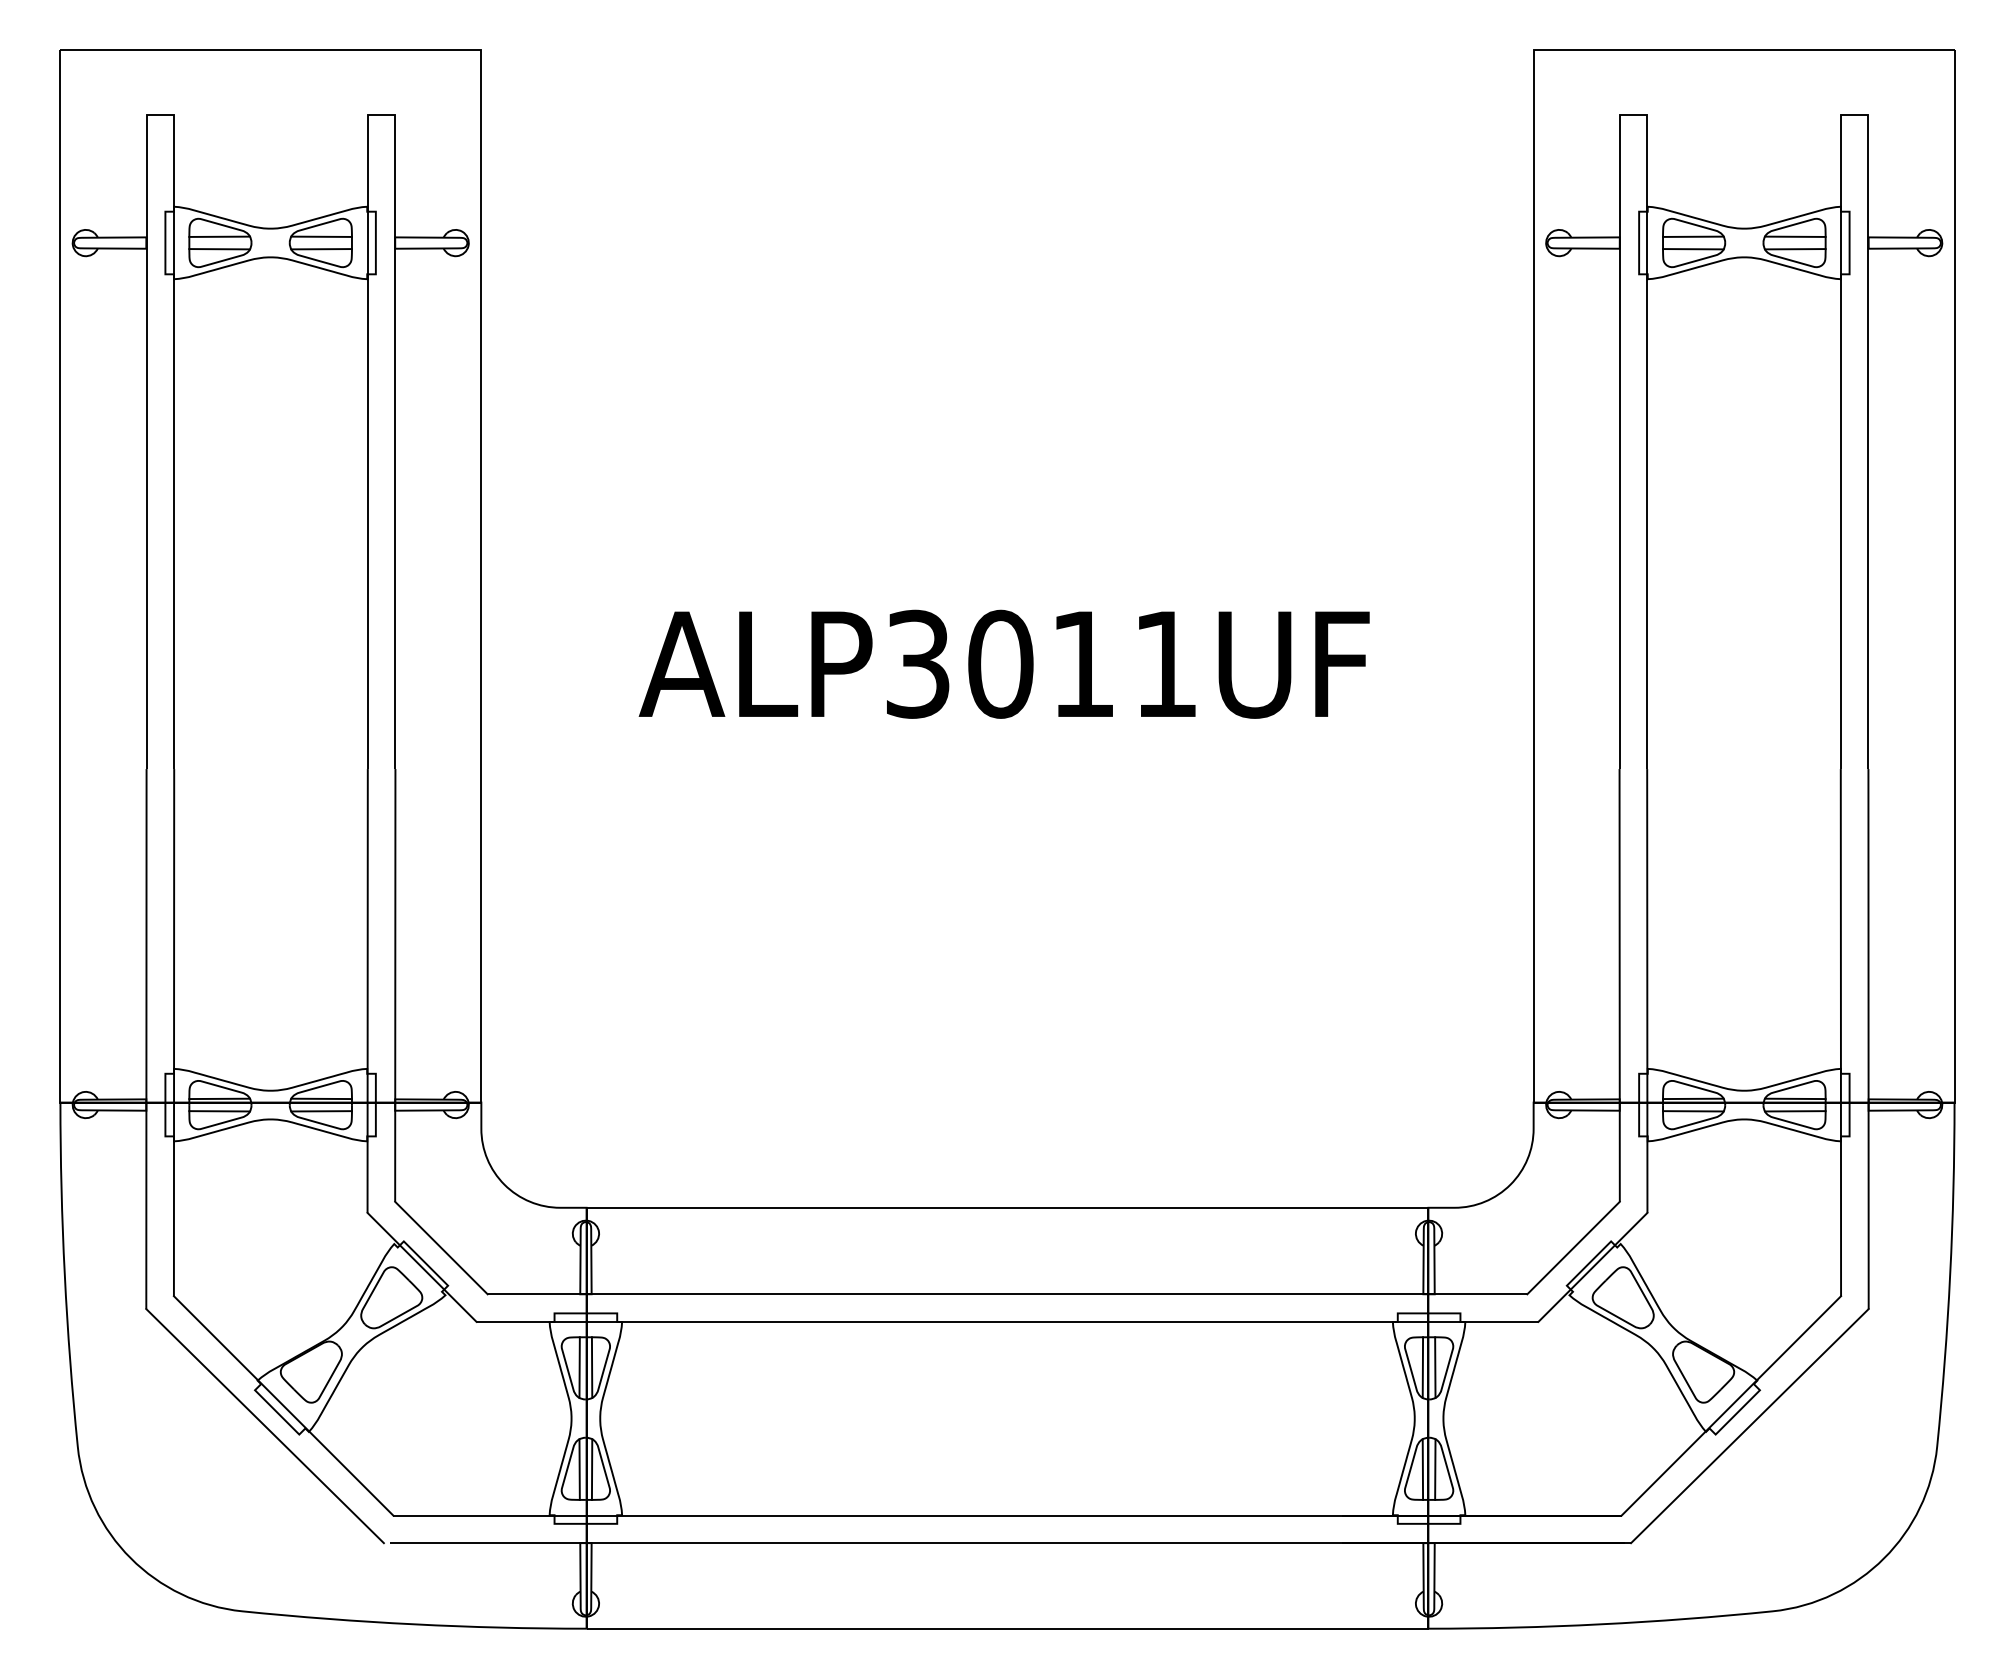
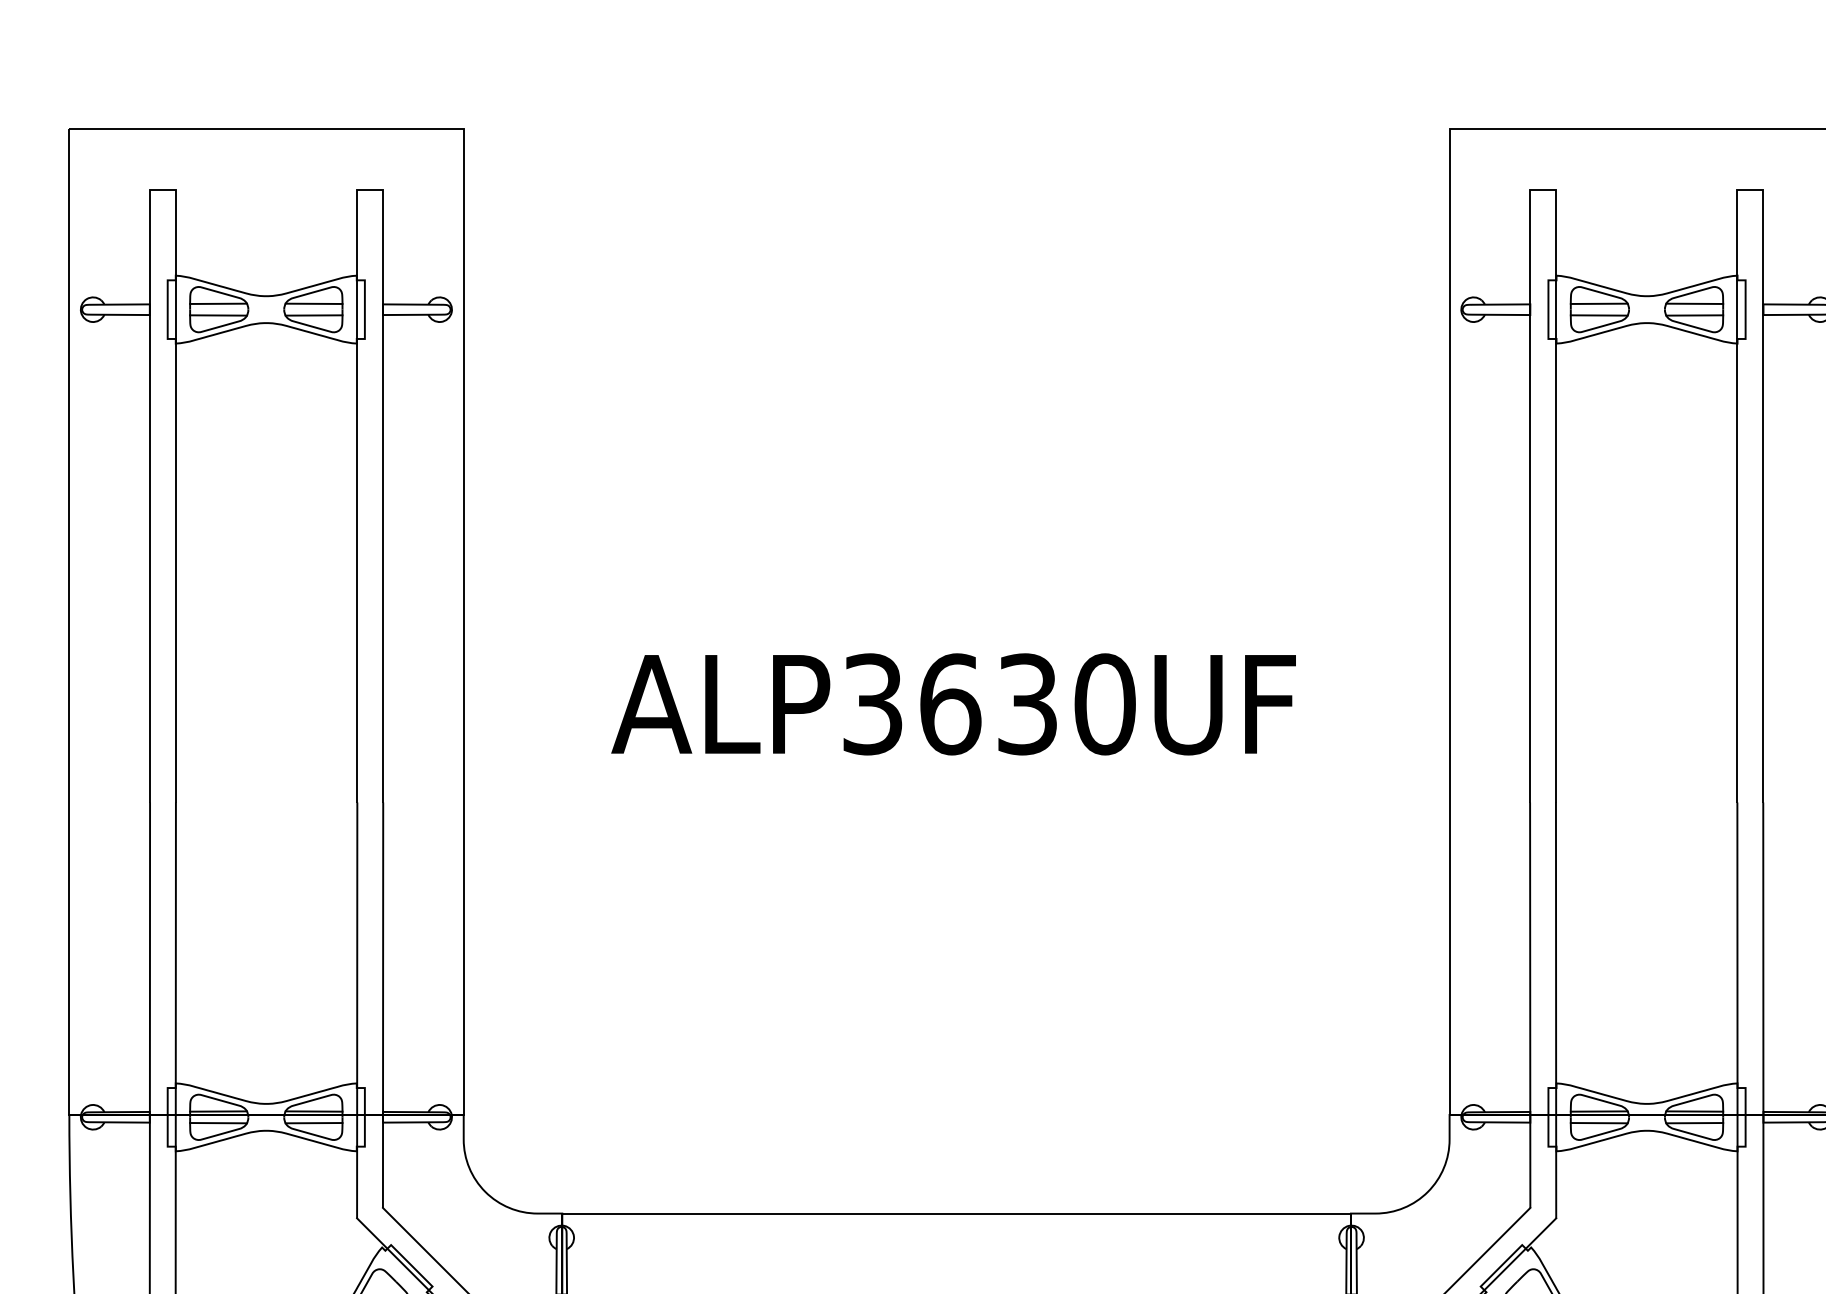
text: (1083, 663) -> (1027, 703), ALP3011UF -> ALP3630UF

